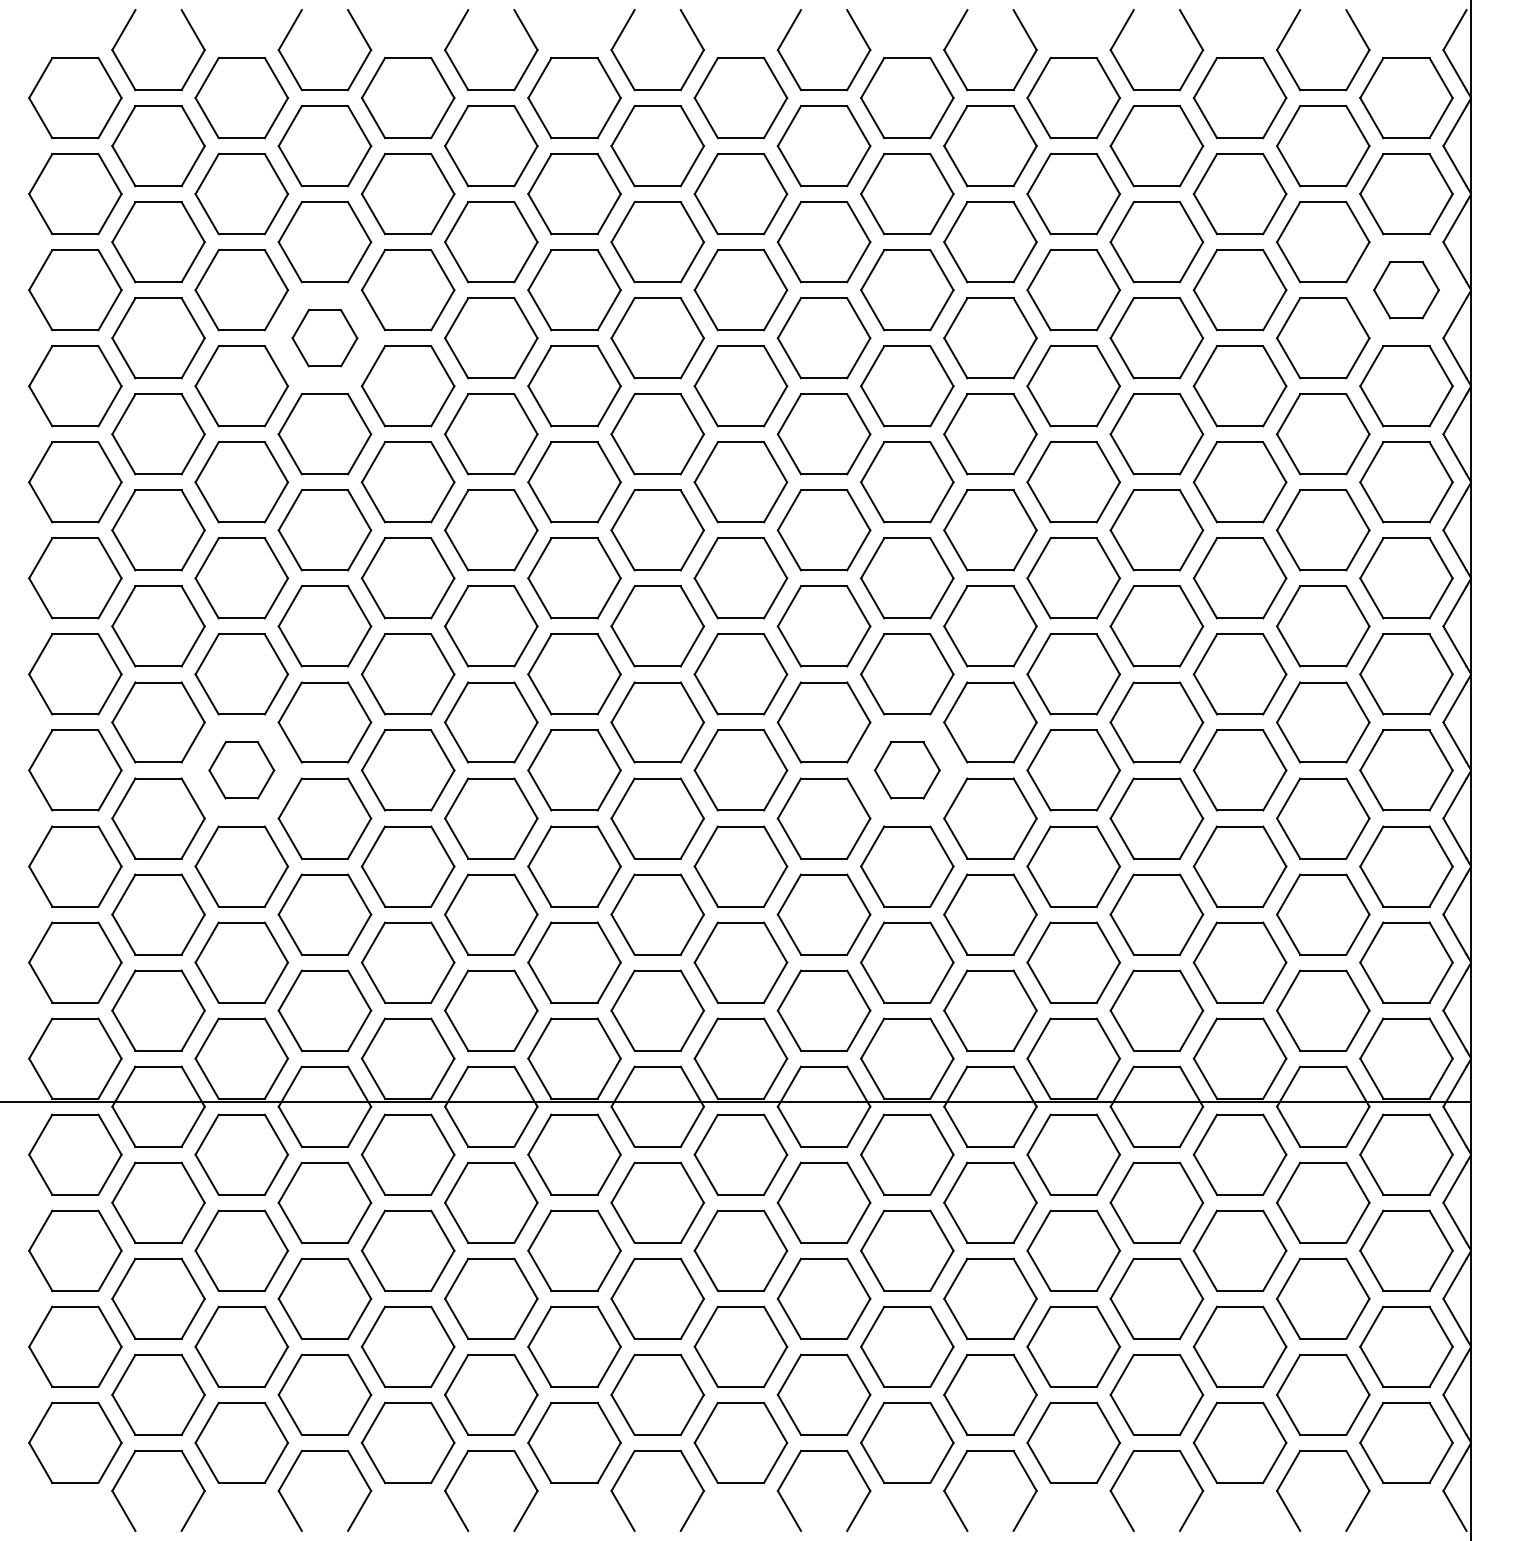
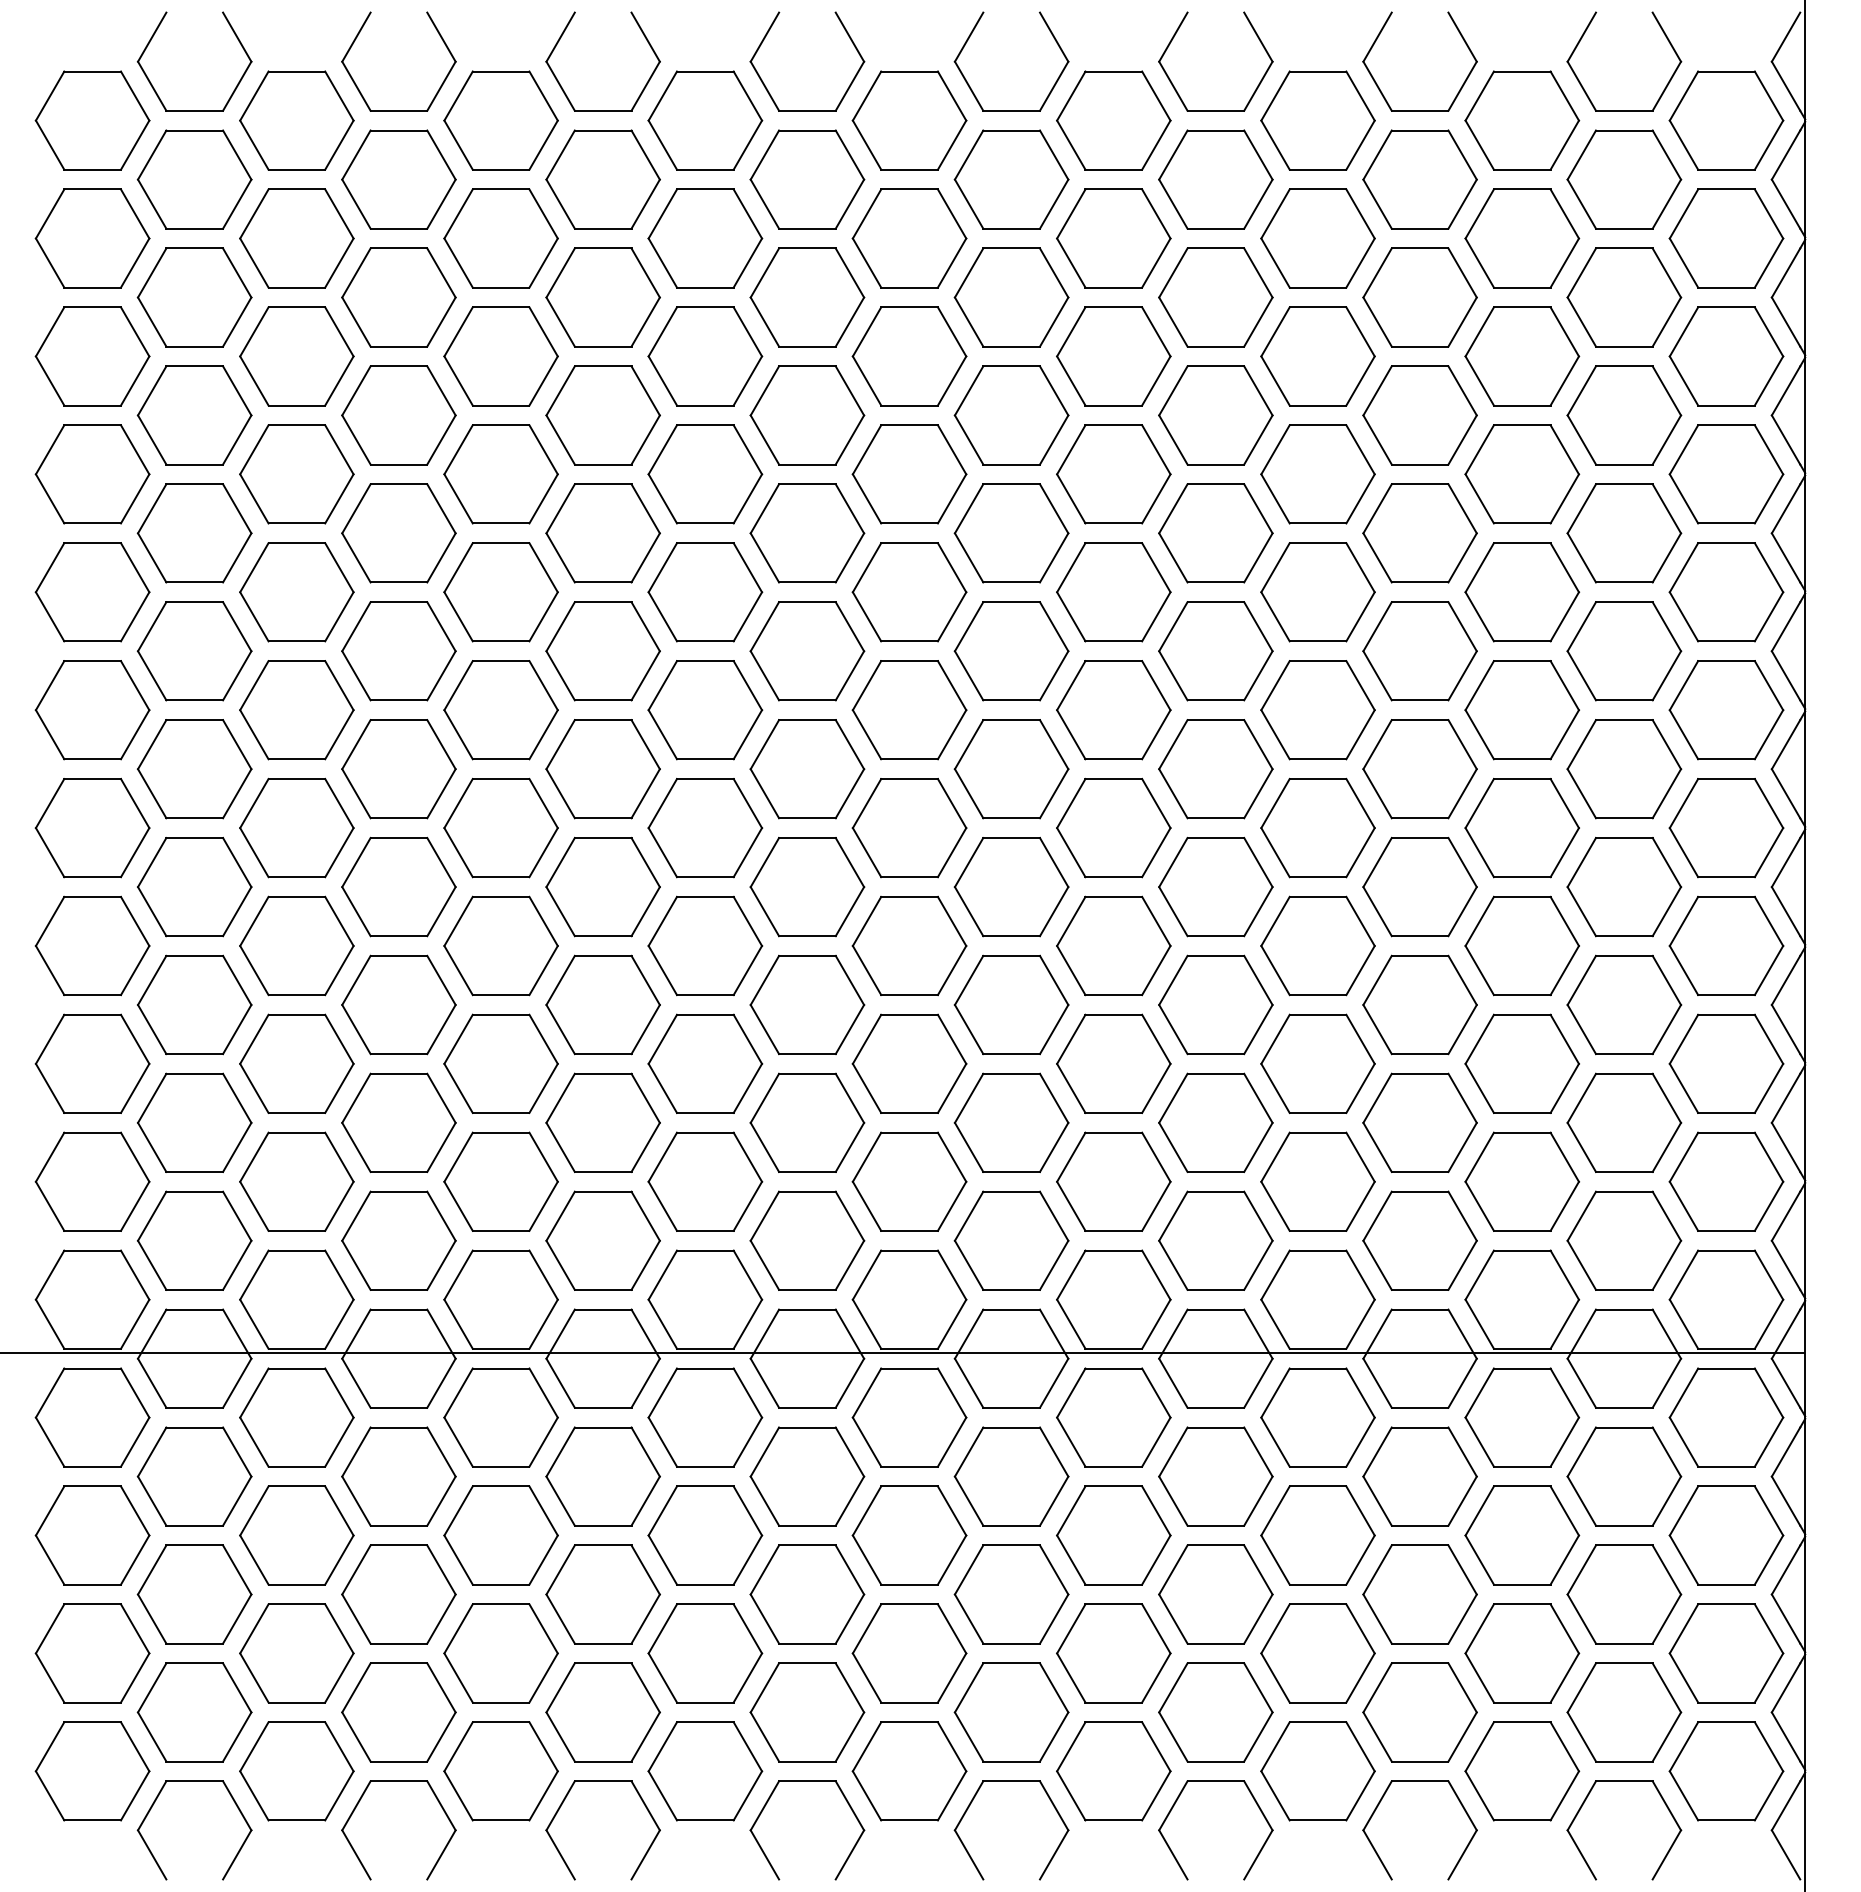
part: (1406, 290) -> (1726, 356), size x1.43
part: (324, 338) -> (398, 415), size x1.43
part: (241, 770) -> (296, 945), size x1.43
part: (907, 770) -> (1113, 945), size x1.43

